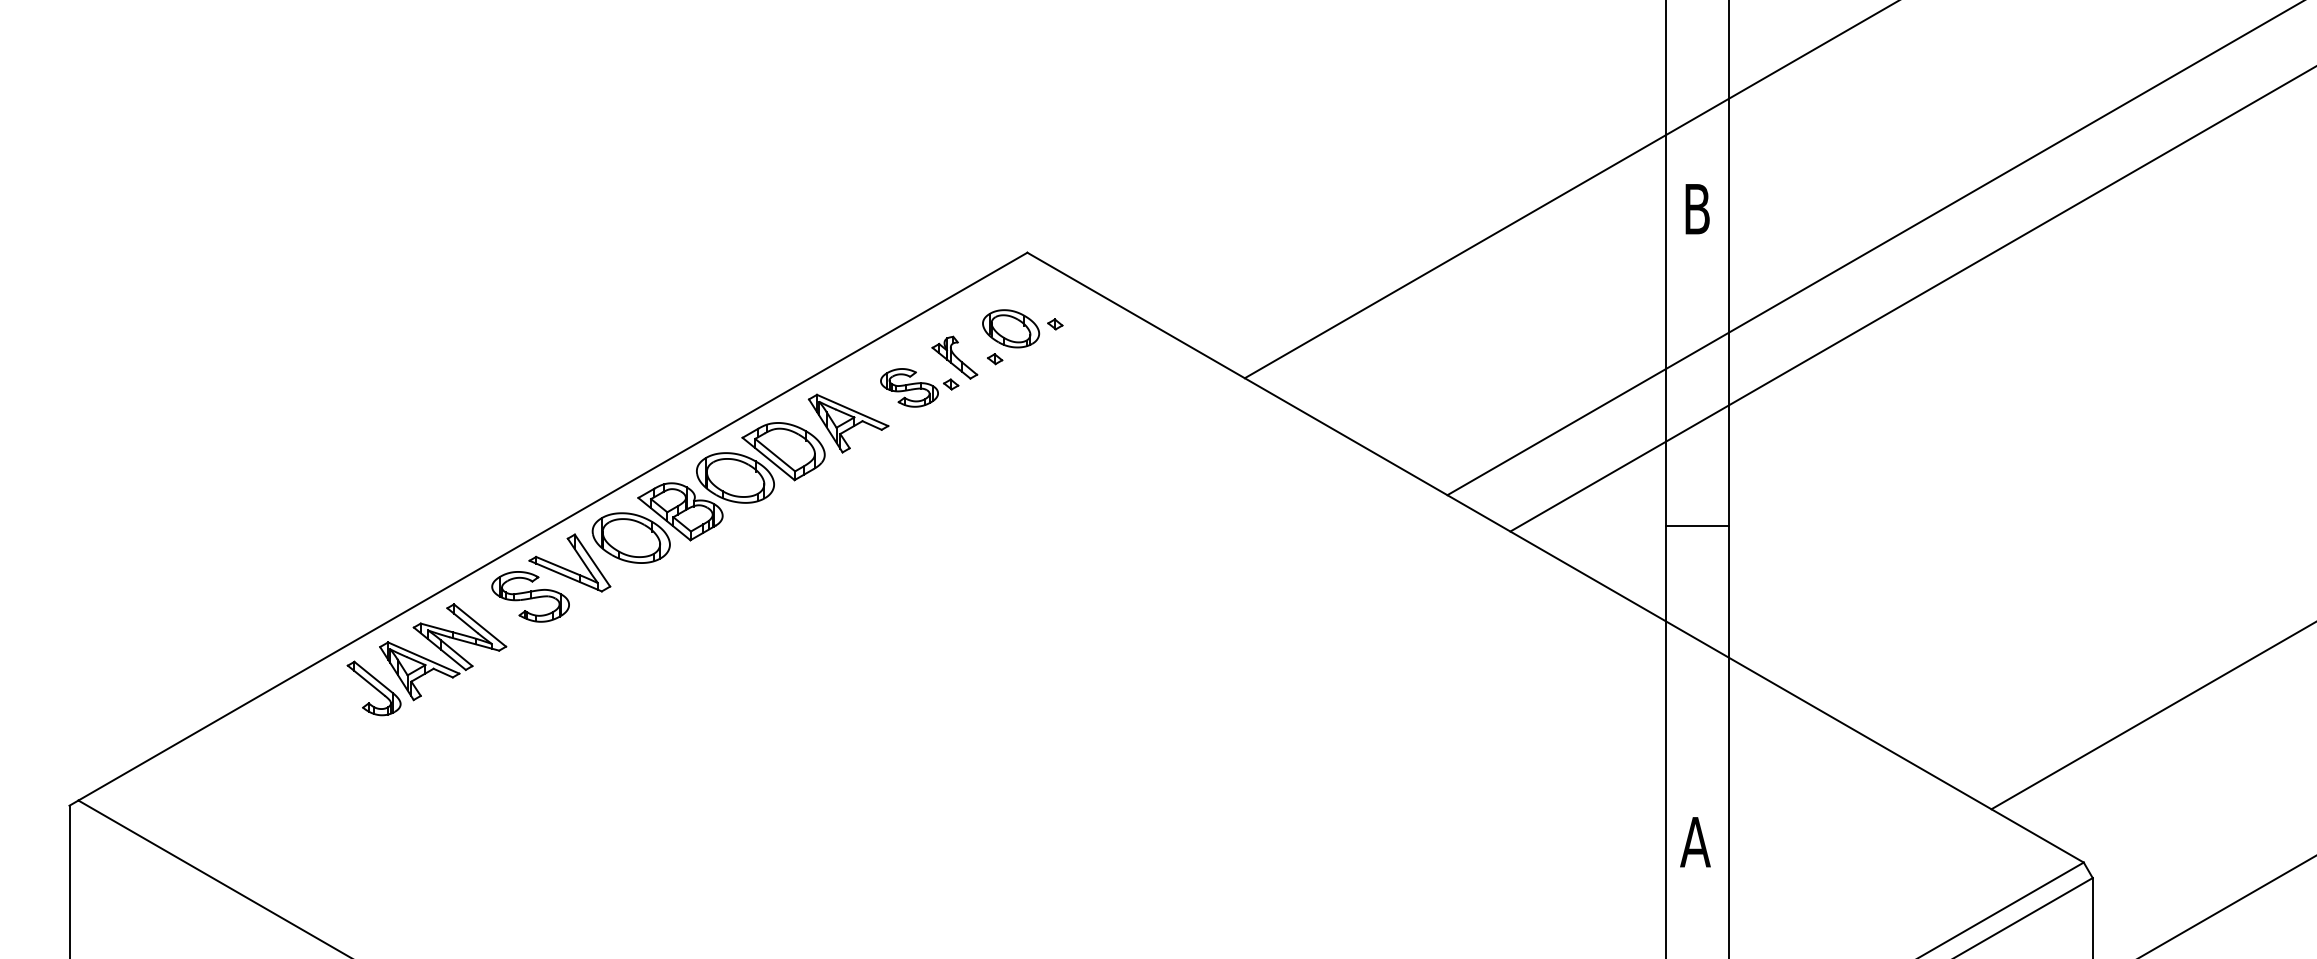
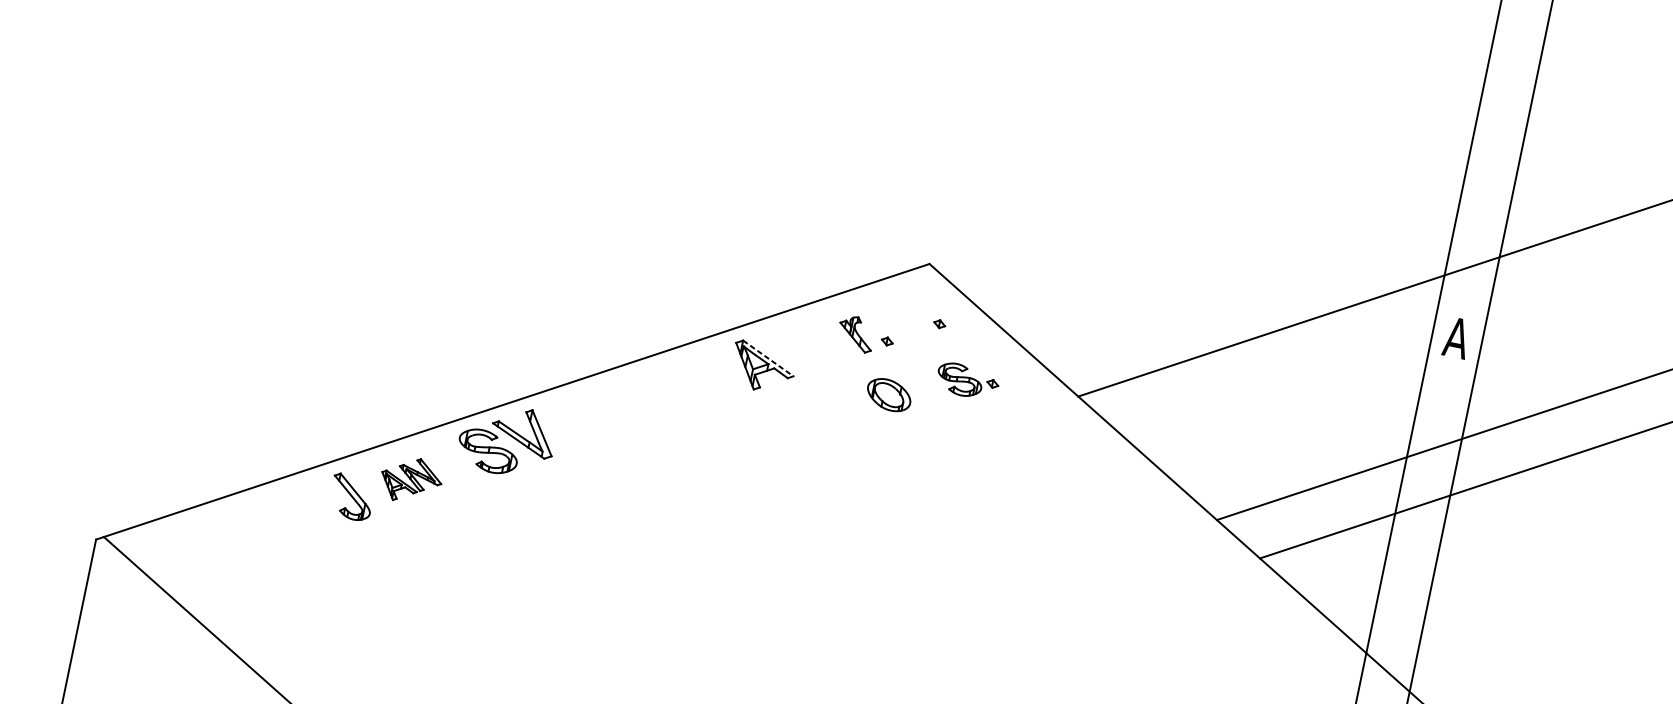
text: (1696, 209) -> (1456, 338), B -> A
part: (1011, 328) -> (889, 394), moved
part: (919, 387) -> (967, 381), moved
line: (852, 410) -> (768, 358), solid -> dashed
part: (708, 492) -> (643, 399), removed
line: (1697, 525) -> (1406, 583), removed
part: (443, 652) -> (411, 480), size x0.6

